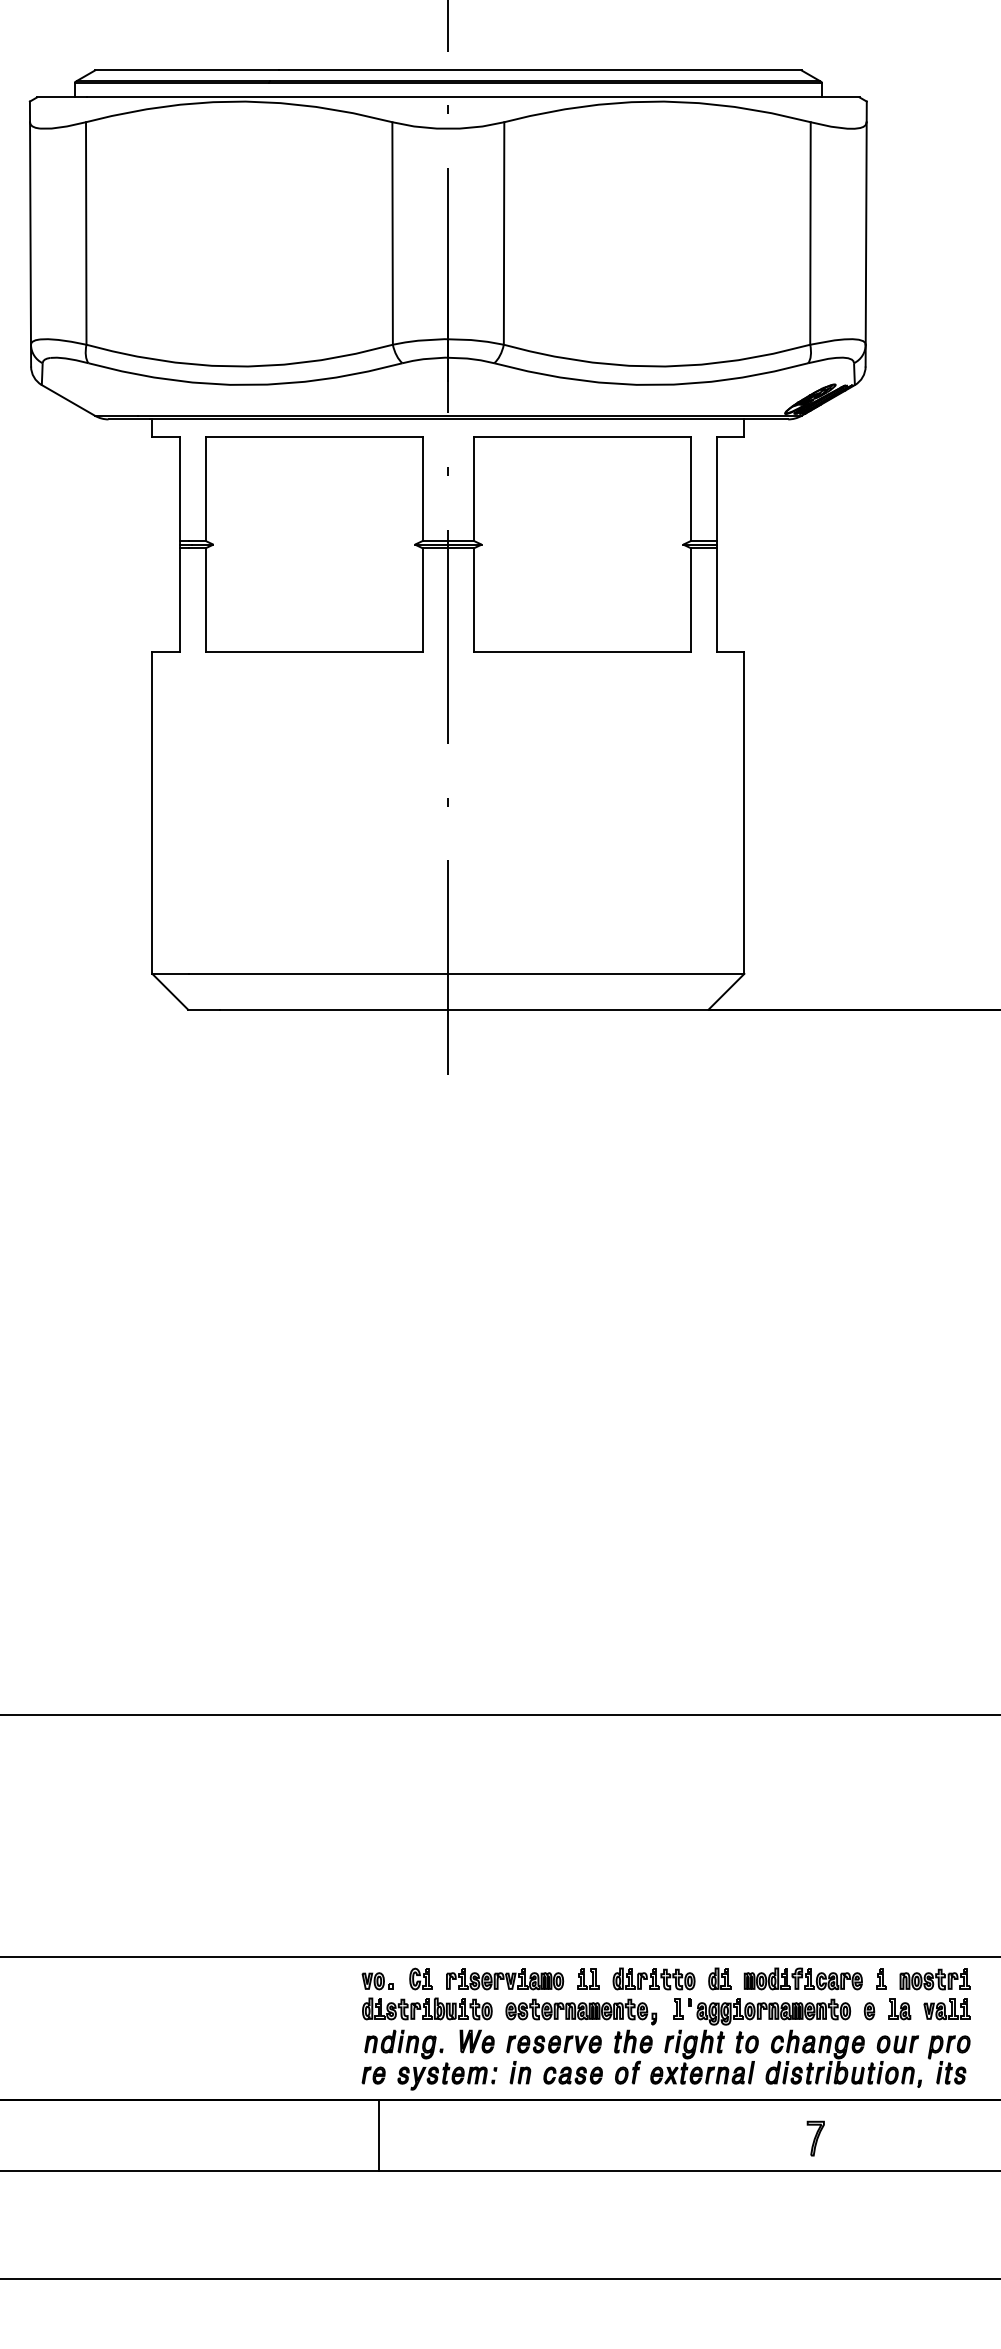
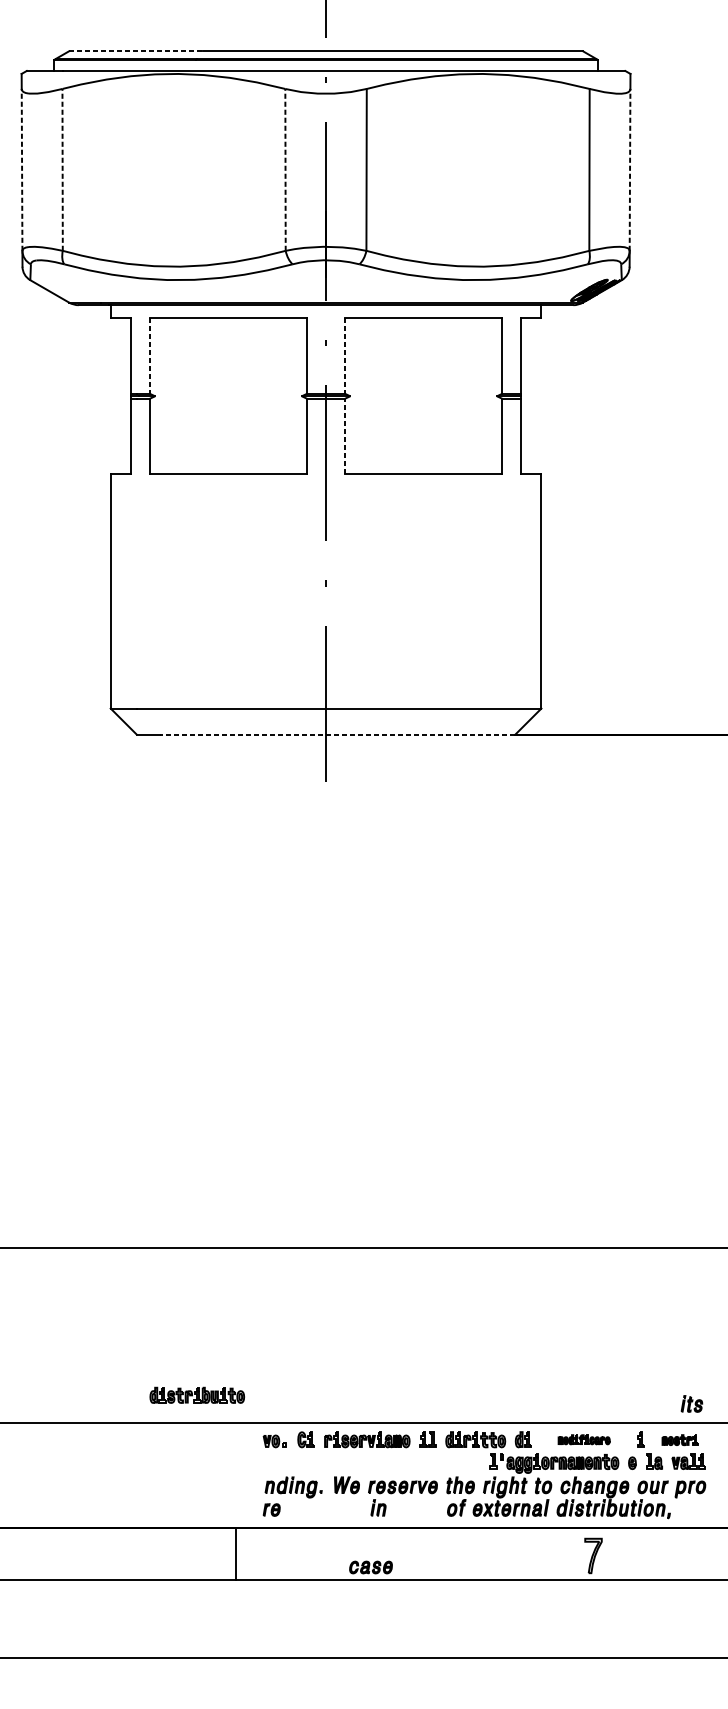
line: (187, 70) -> (136, 51), solid -> dashed
line: (30, 232) -> (22, 169), solid -> dashed
line: (86, 232) -> (62, 169), solid -> dashed
line: (392, 232) -> (285, 169), solid -> dashed
line: (866, 232) -> (630, 169), solid -> dashed
line: (205, 489) -> (149, 356), solid -> dashed
line: (474, 489) -> (345, 356), solid -> dashed
line: (474, 600) -> (345, 436), solid -> dashed
line: (463, 1009) -> (337, 734), solid -> dashed
part: (802, 1978) -> (583, 1439), size x0.6
part: (934, 1979) -> (679, 1440), size x0.7
part: (427, 2008) -> (197, 1395), moved
part: (581, 2011) -> (422, 1463), removed
part: (951, 2072) -> (692, 1403), moved
part: (572, 2075) -> (370, 1567), moved
part: (447, 2076) -> (325, 1510), removed
line: (378, 2135) -> (235, 1553), moved
part: (815, 2138) -> (593, 1555), size x1.4

